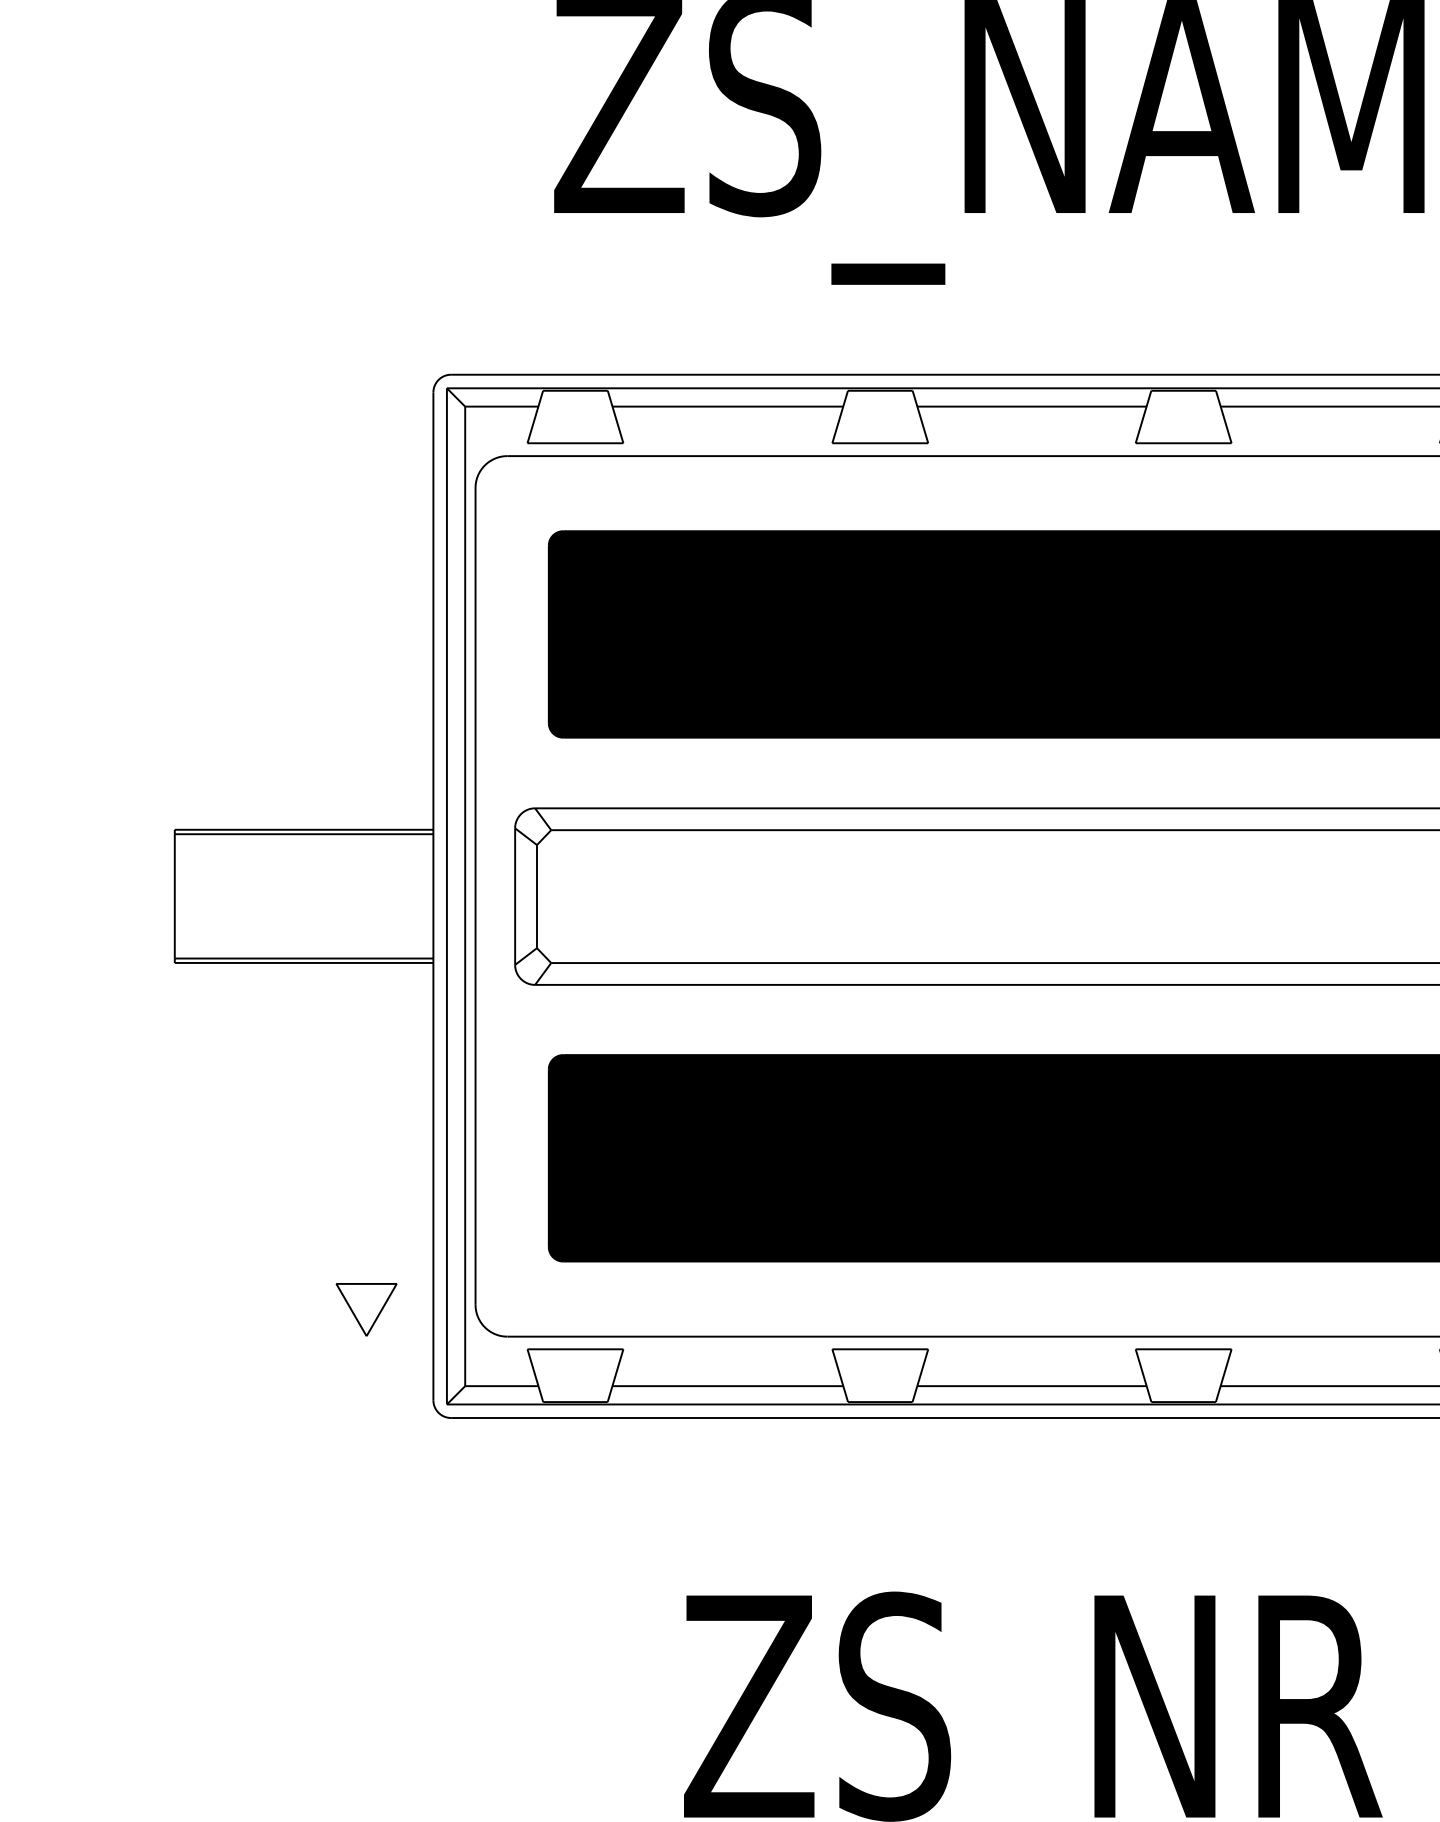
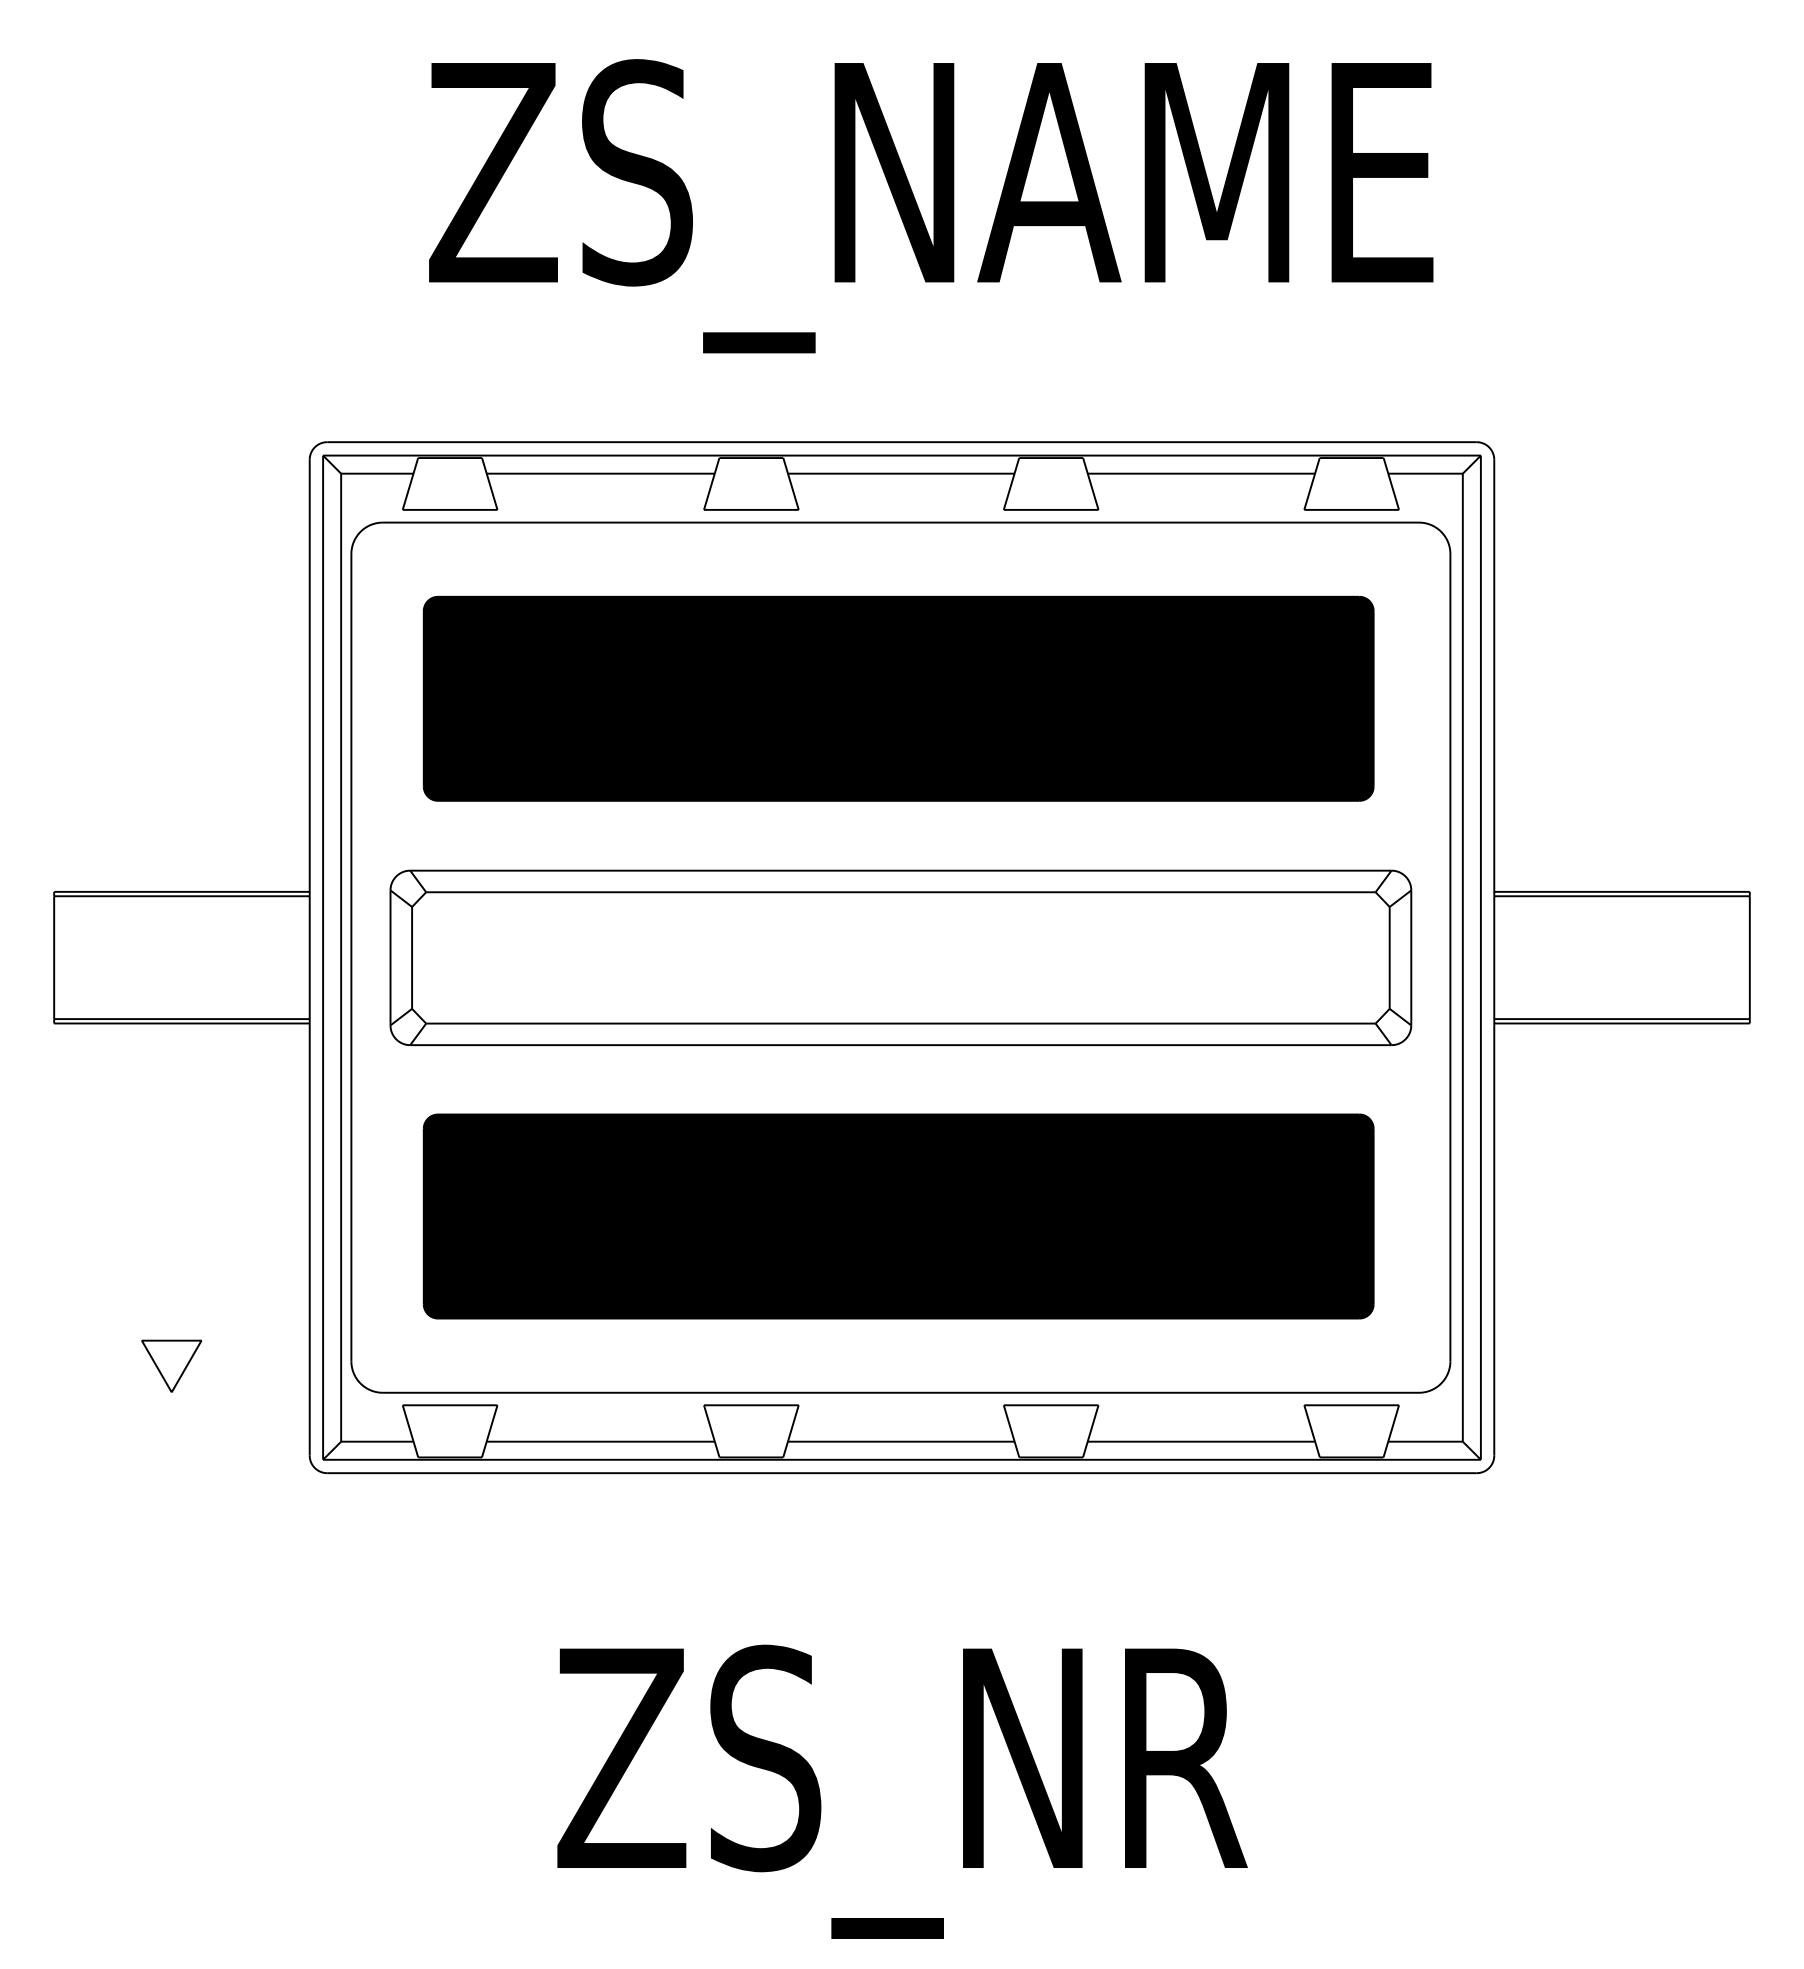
part: (366, 1309) -> (171, 1365), moved

